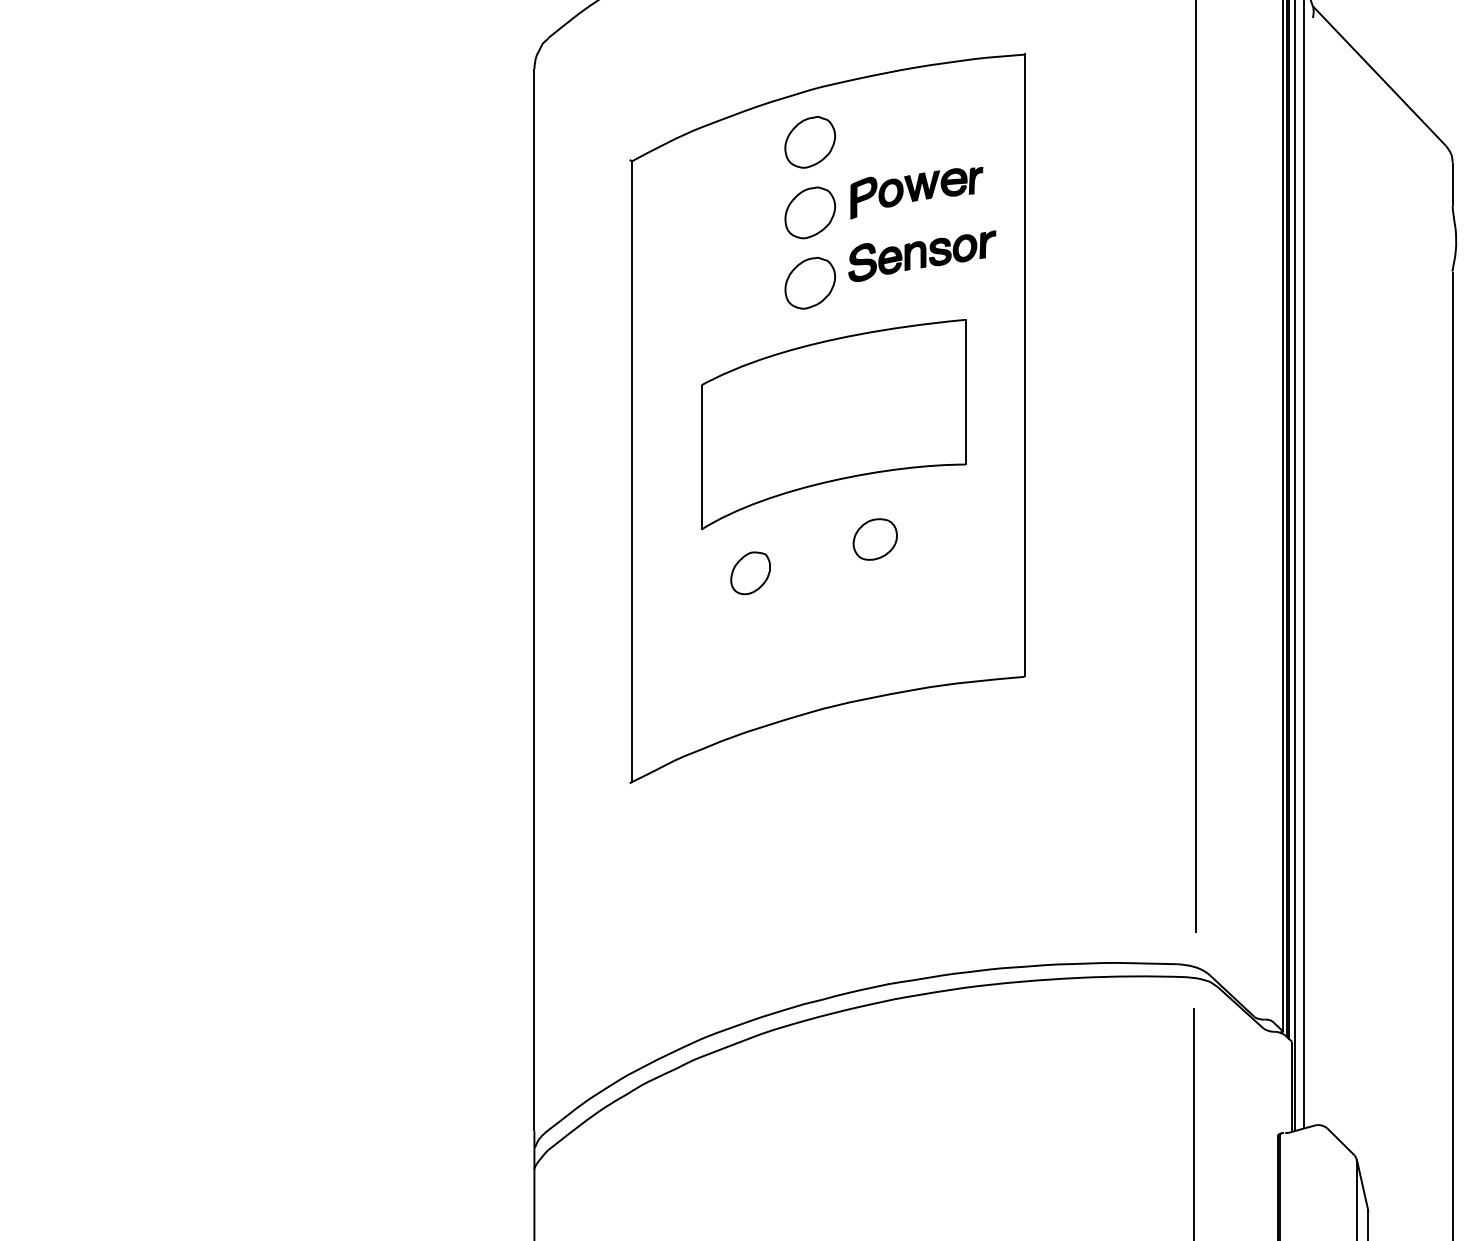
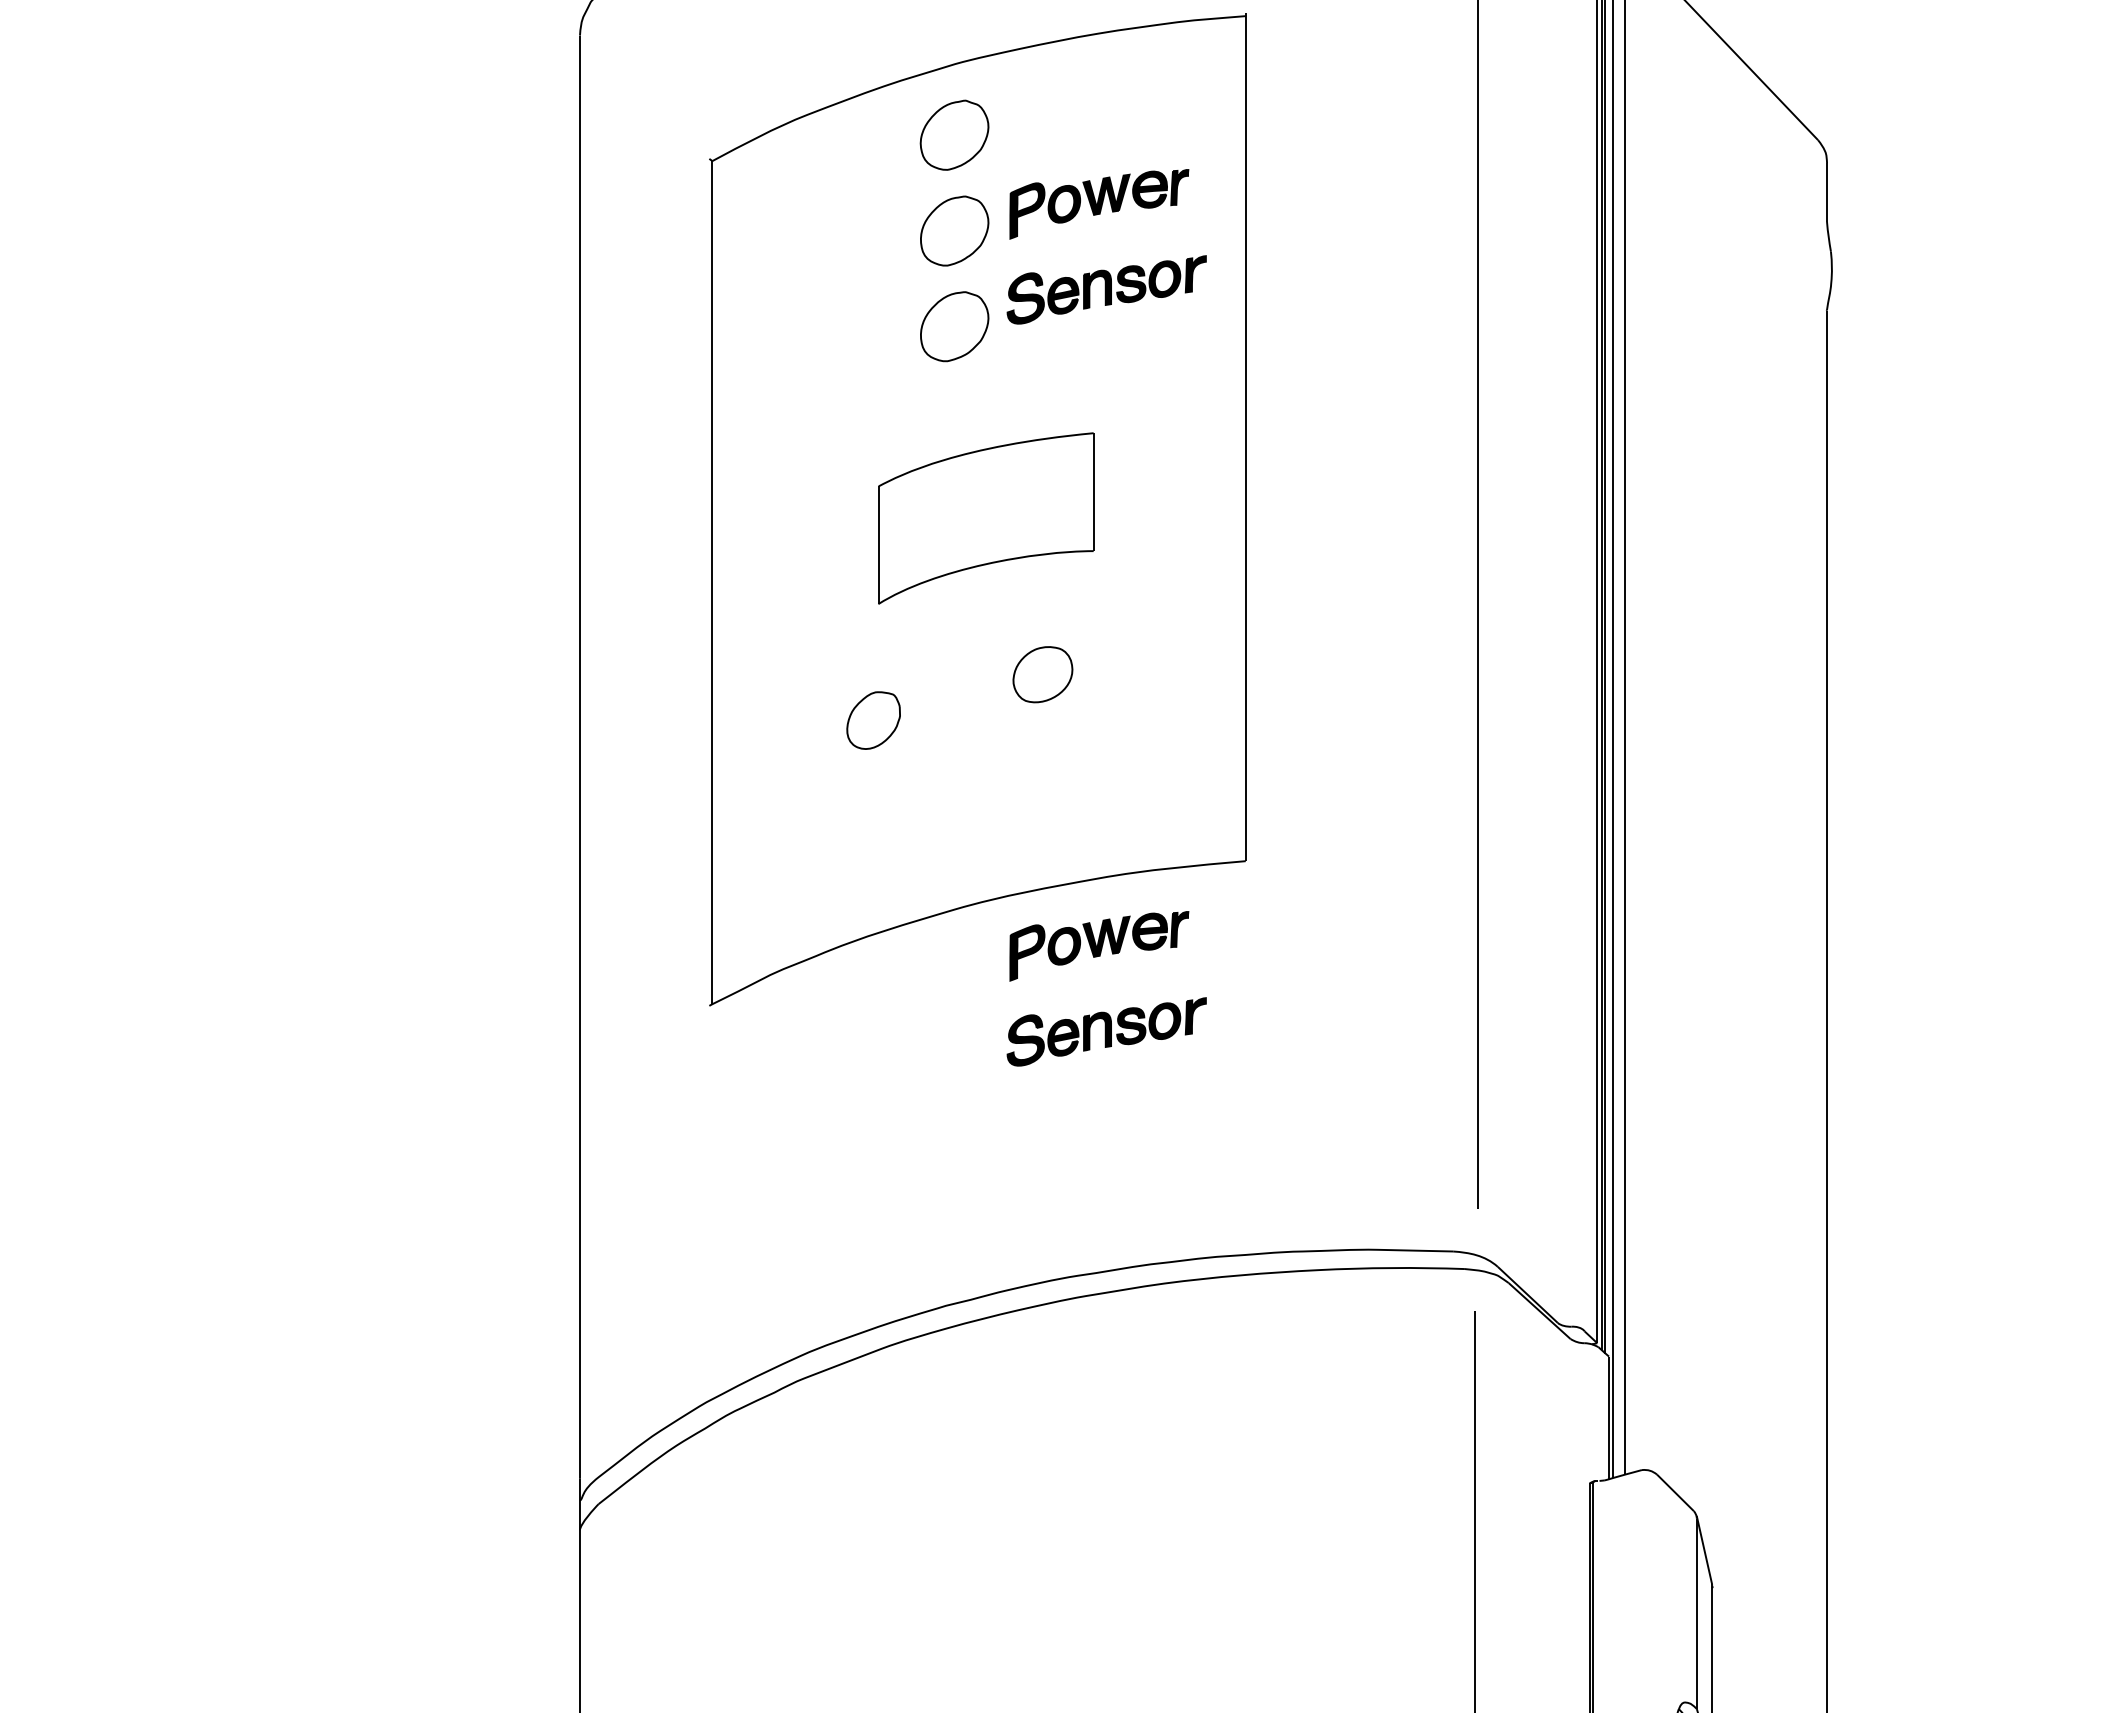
part: (833, 424) -> (985, 518), size x0.6
part: (919, 787) -> (1103, 1011), added

